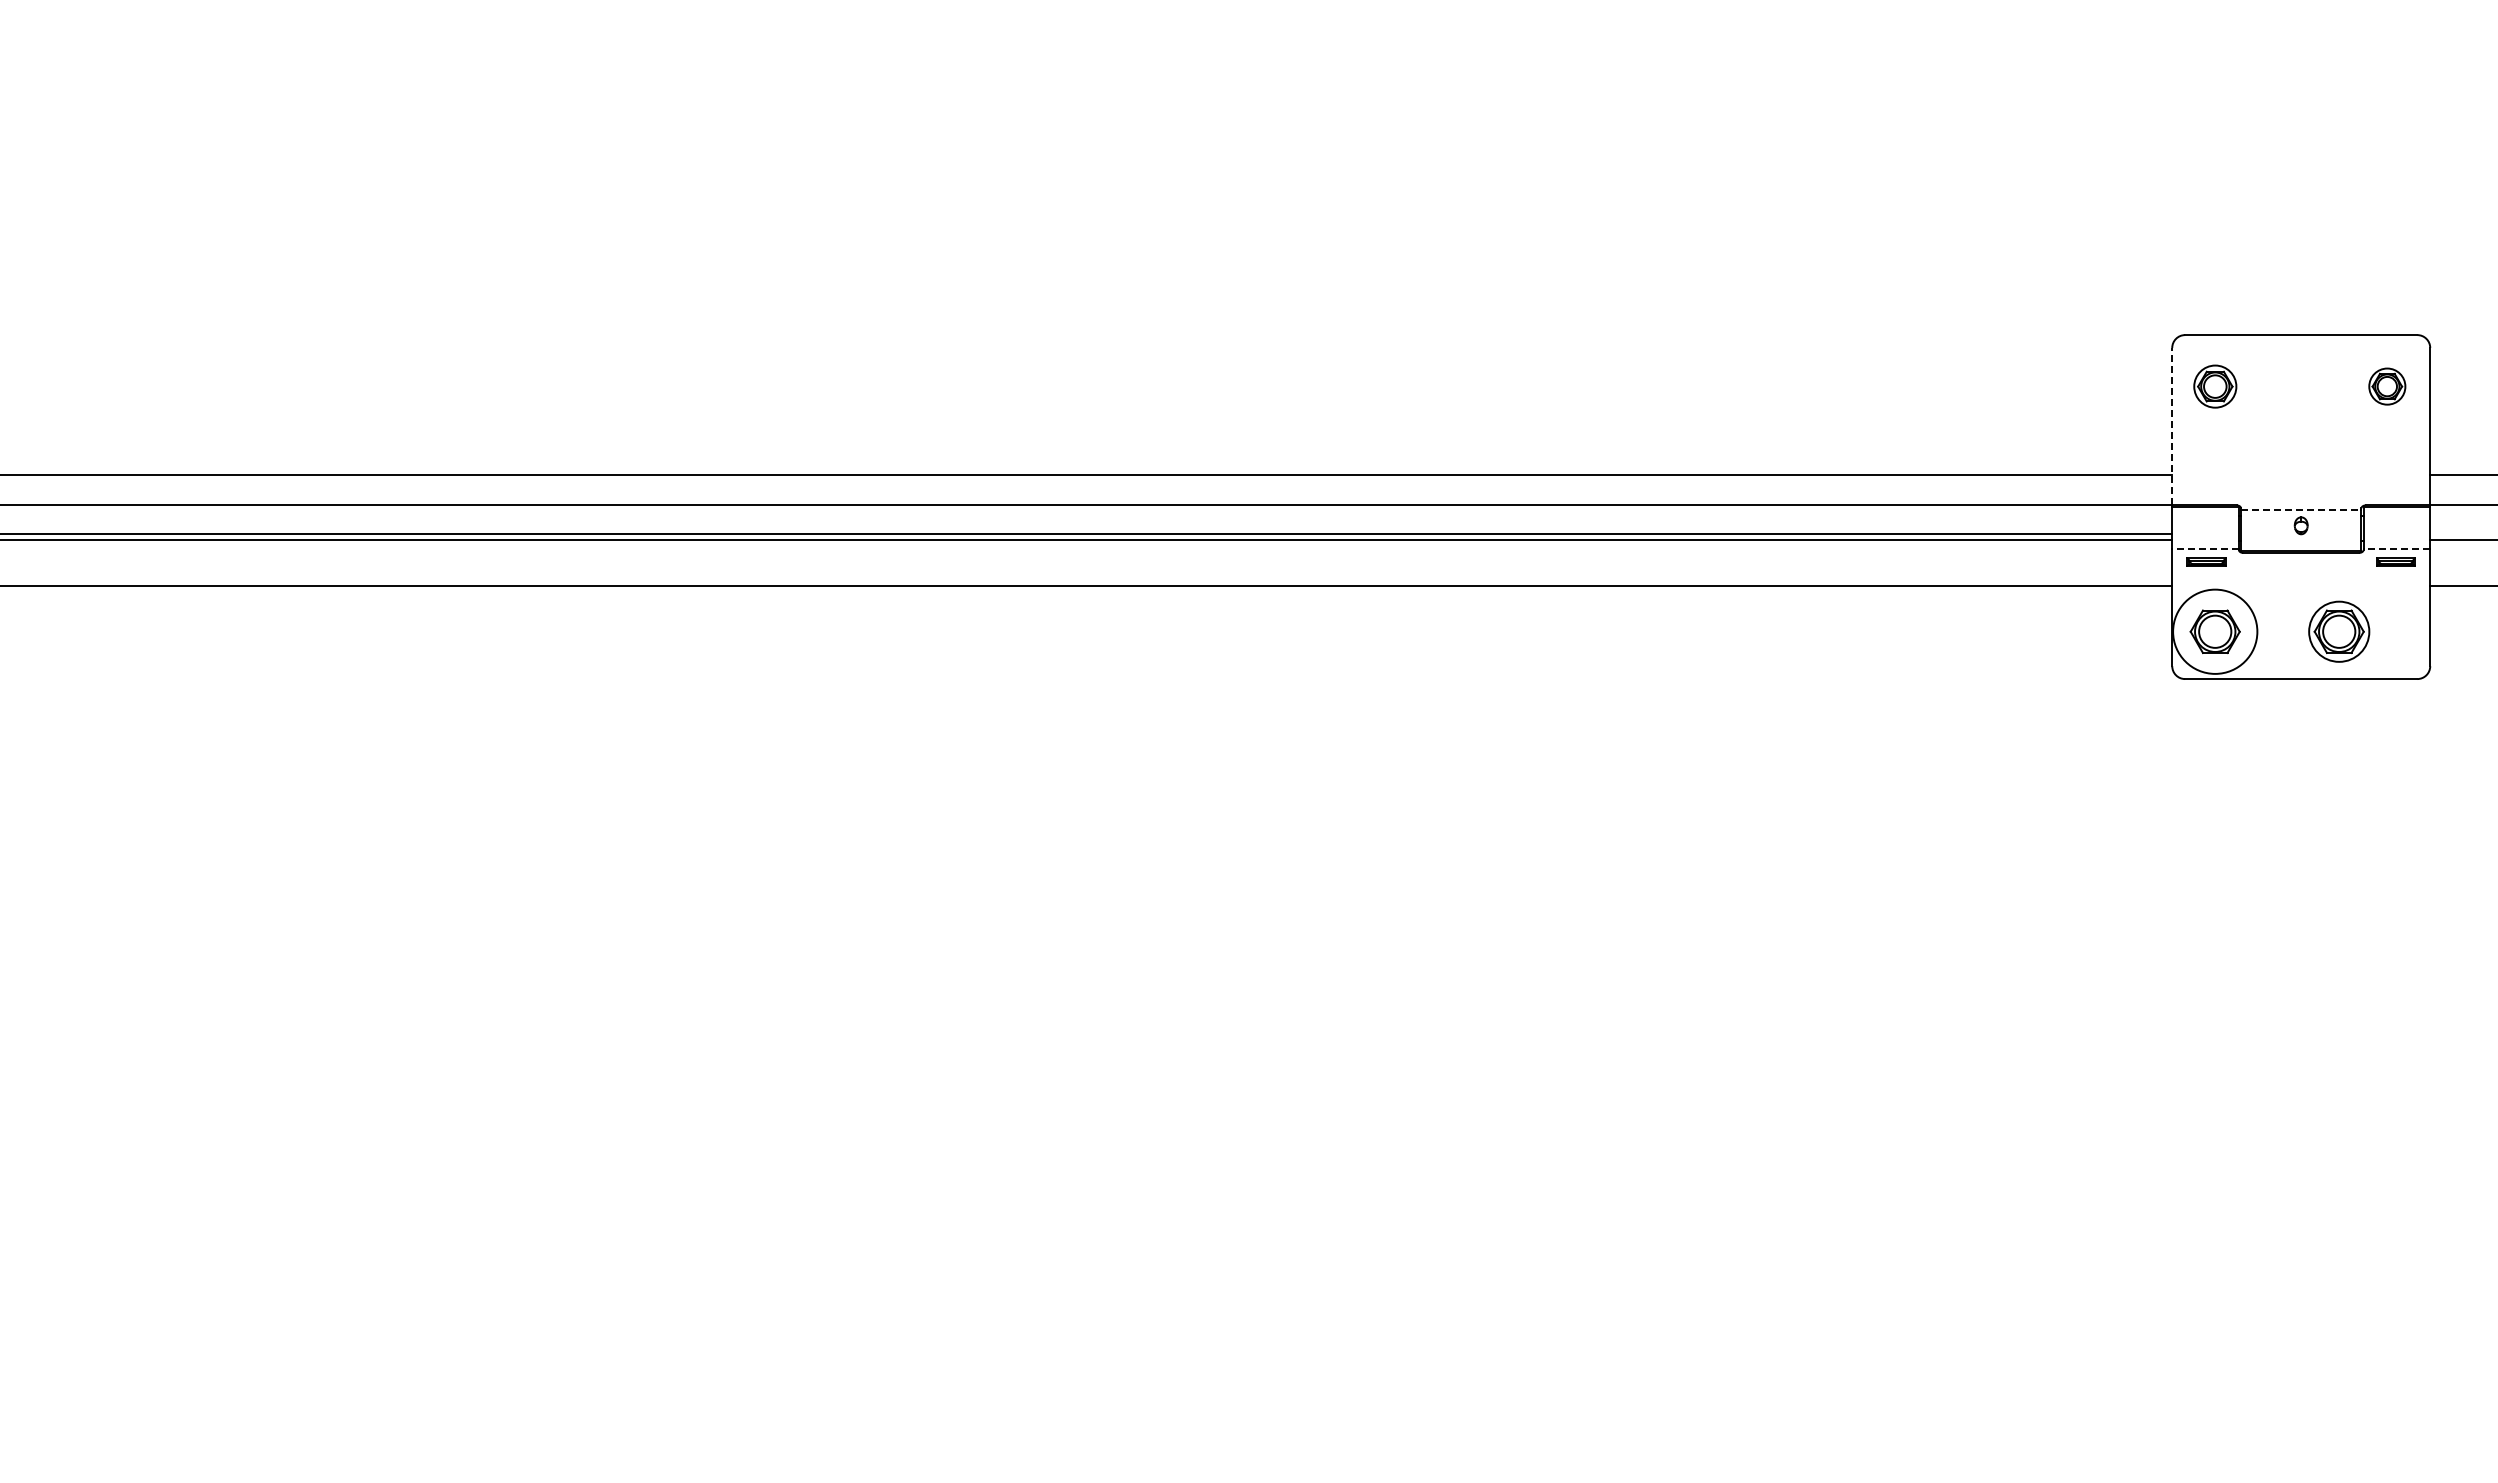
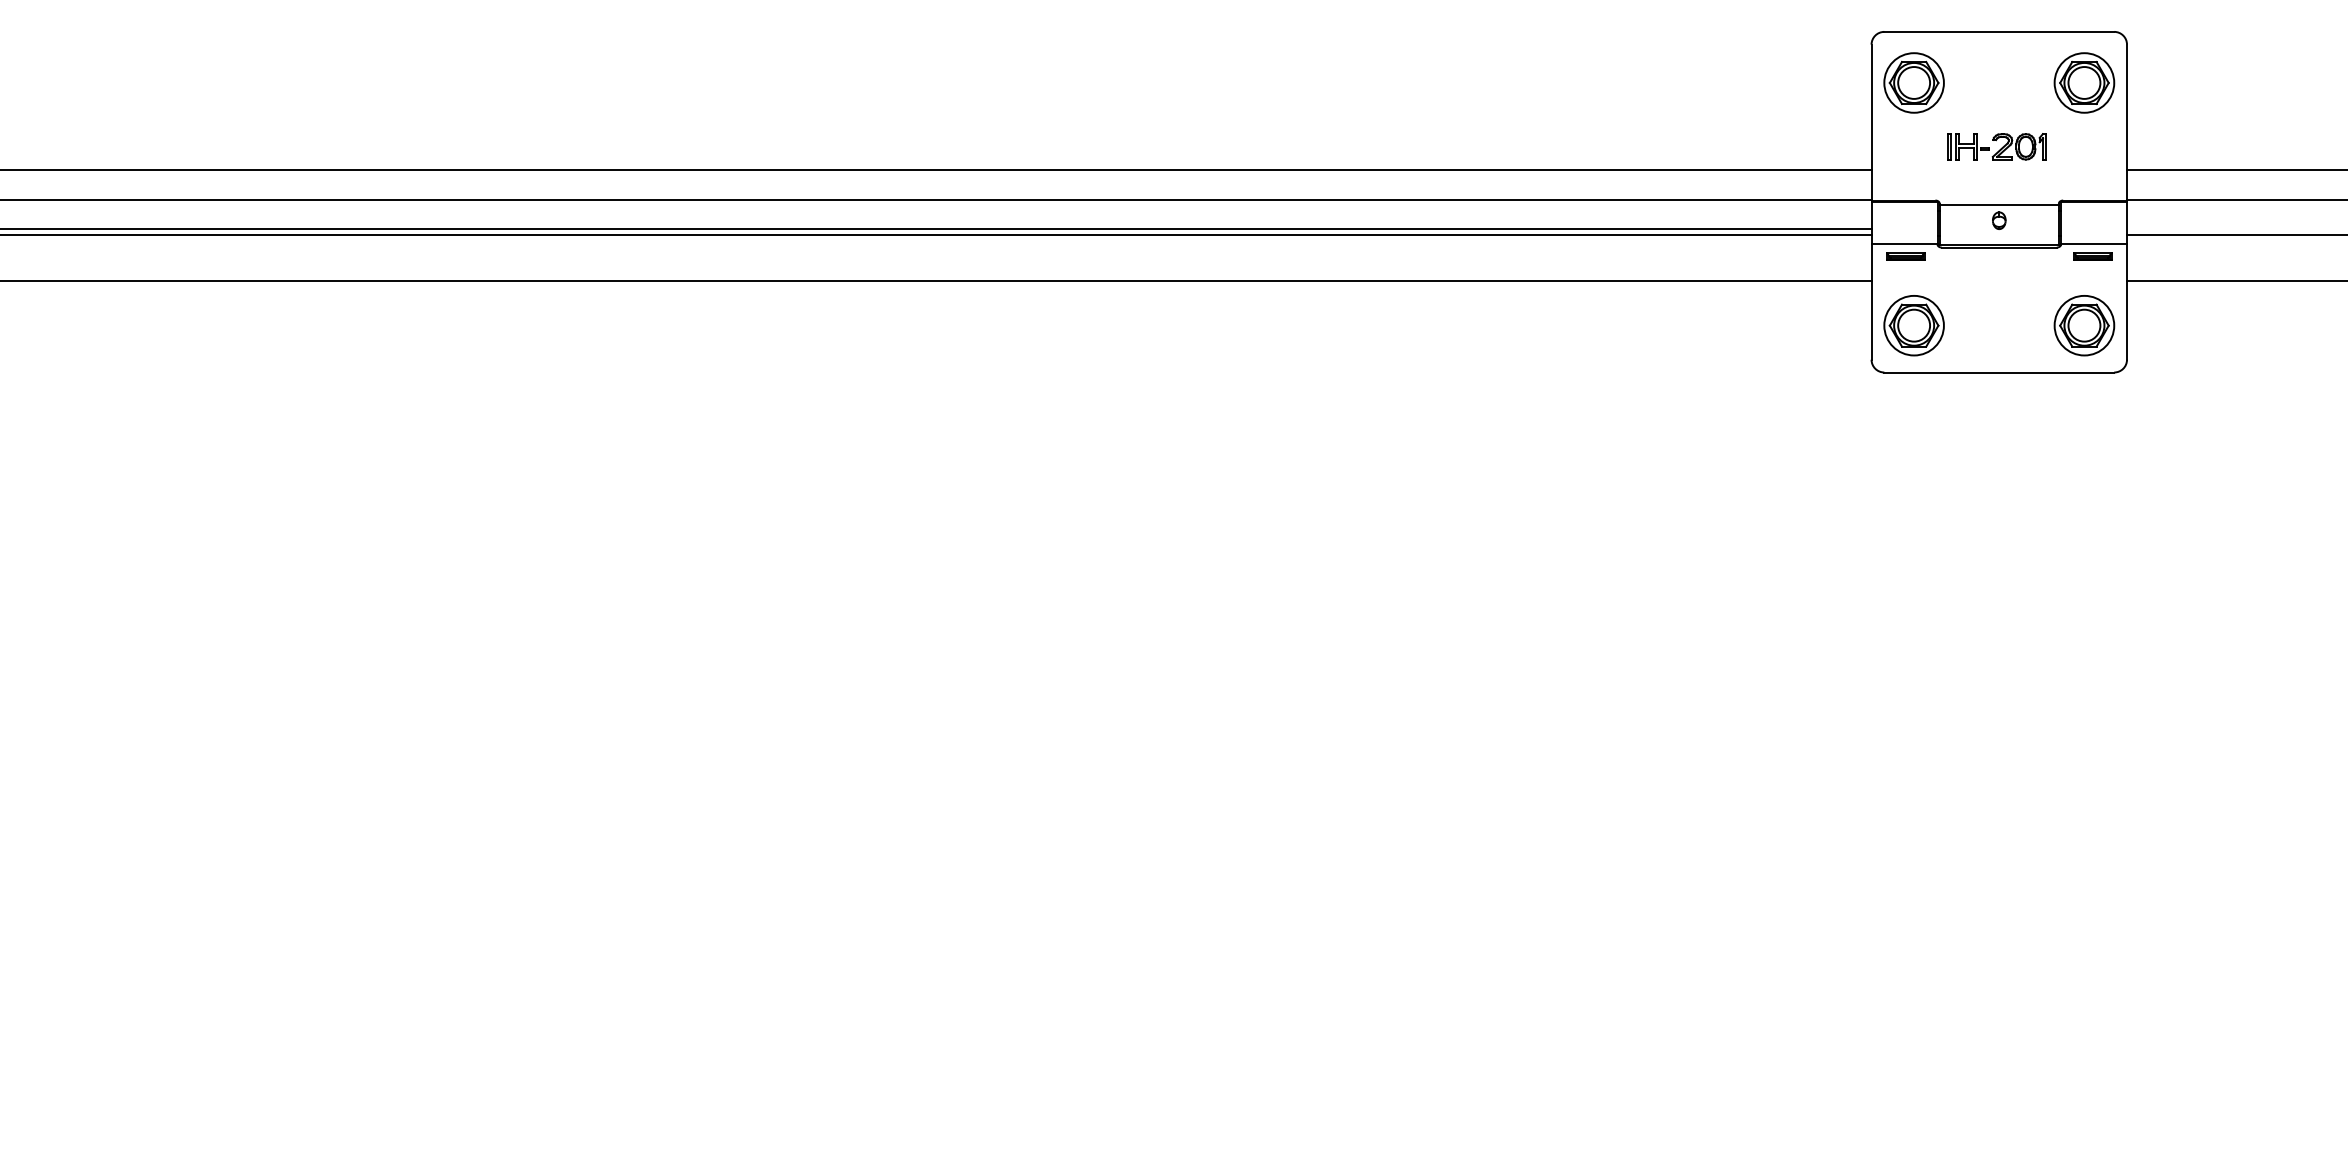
part: (2215, 386) -> (1914, 82), size x1.43
part: (2387, 386) -> (2084, 82), size x1.67
line: (2172, 426) -> (1871, 122), dashed -> solid
part: (2299, 451) -> (1997, 147), added
line: (2301, 509) -> (1999, 204), dashed -> solid
line: (2205, 549) -> (1904, 244), dashed -> solid
line: (2396, 549) -> (2093, 244), dashed -> solid
circle: (2215, 631) -> (1914, 325), size x0.71
part: (2339, 631) -> (2084, 325), moved

